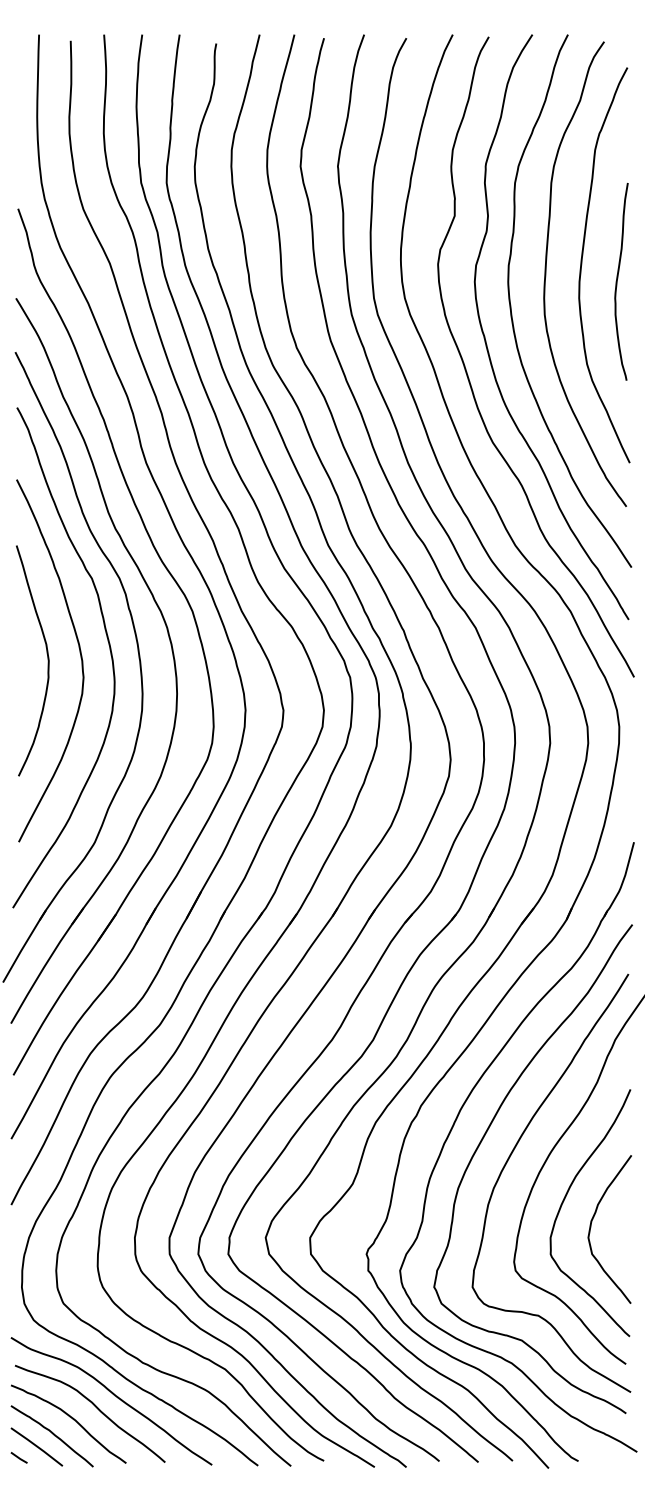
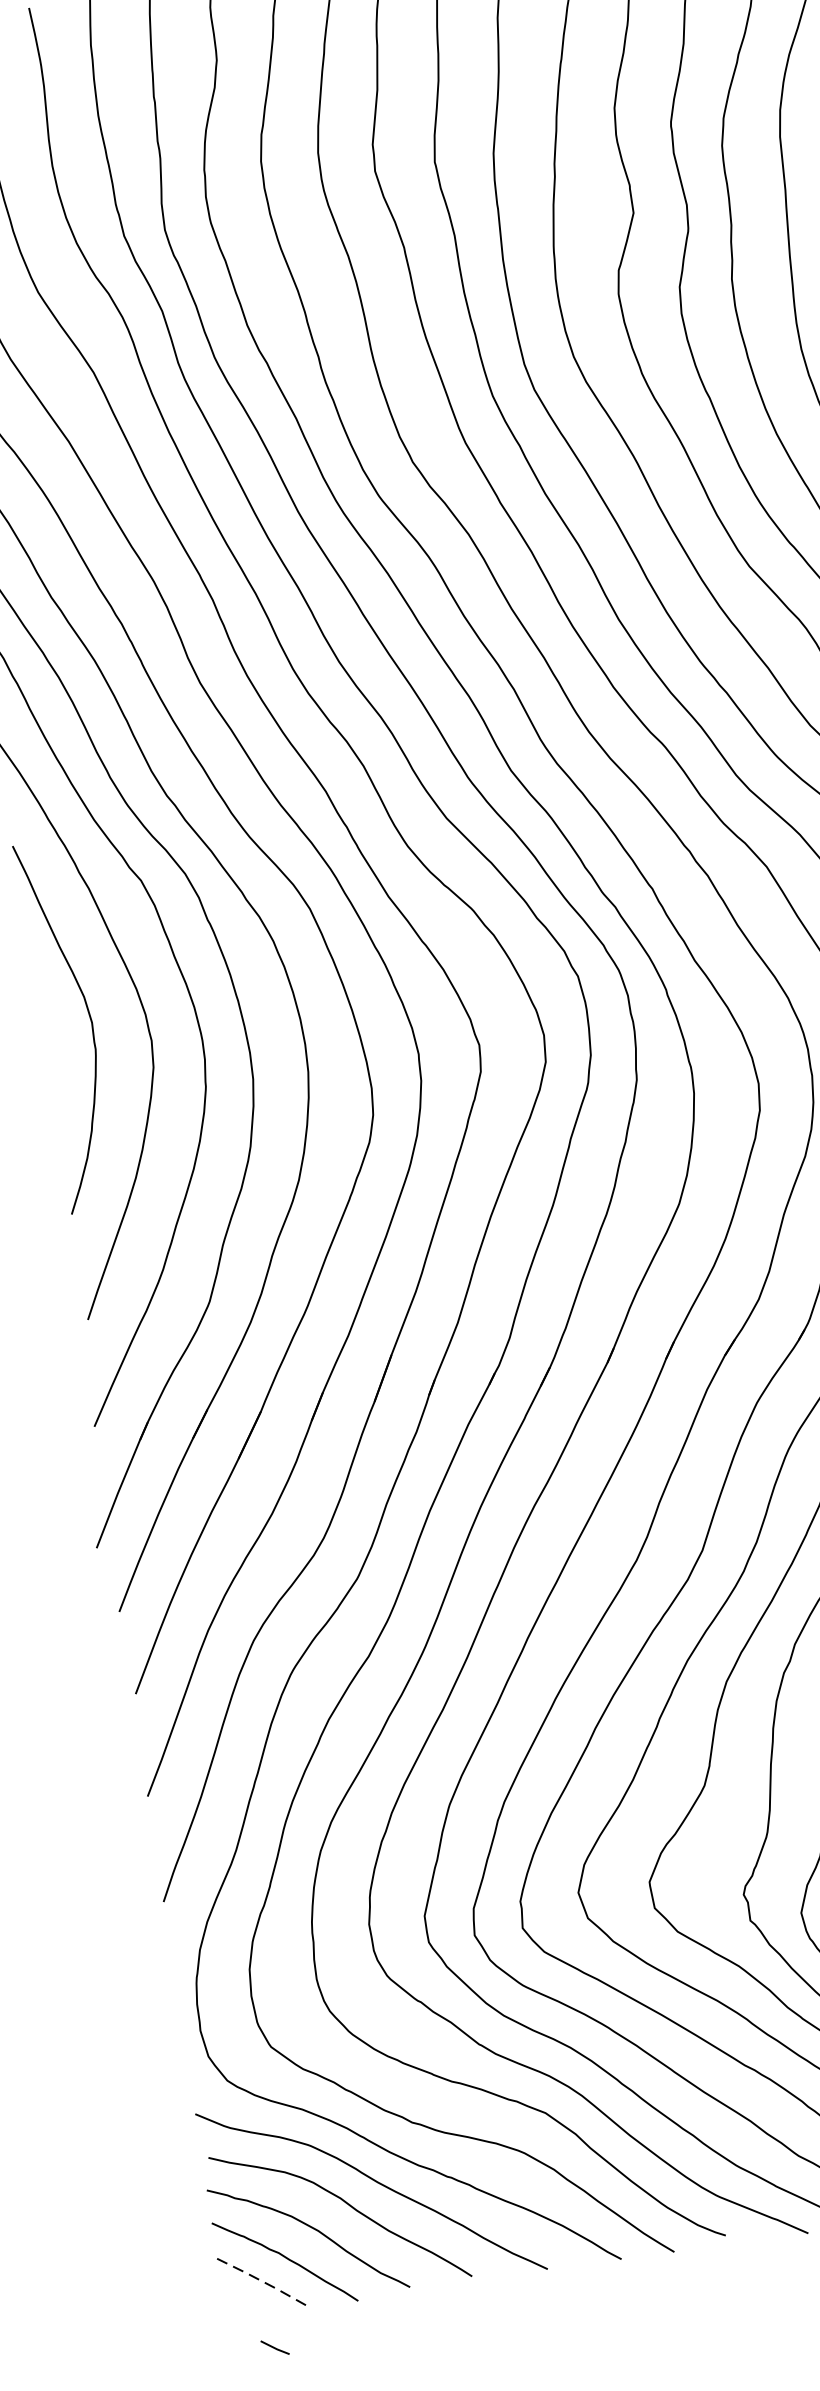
line: (36, 1446) -> (262, 2282), solid -> dashed
line: (18, 1457) -> (273, 2347), moved

